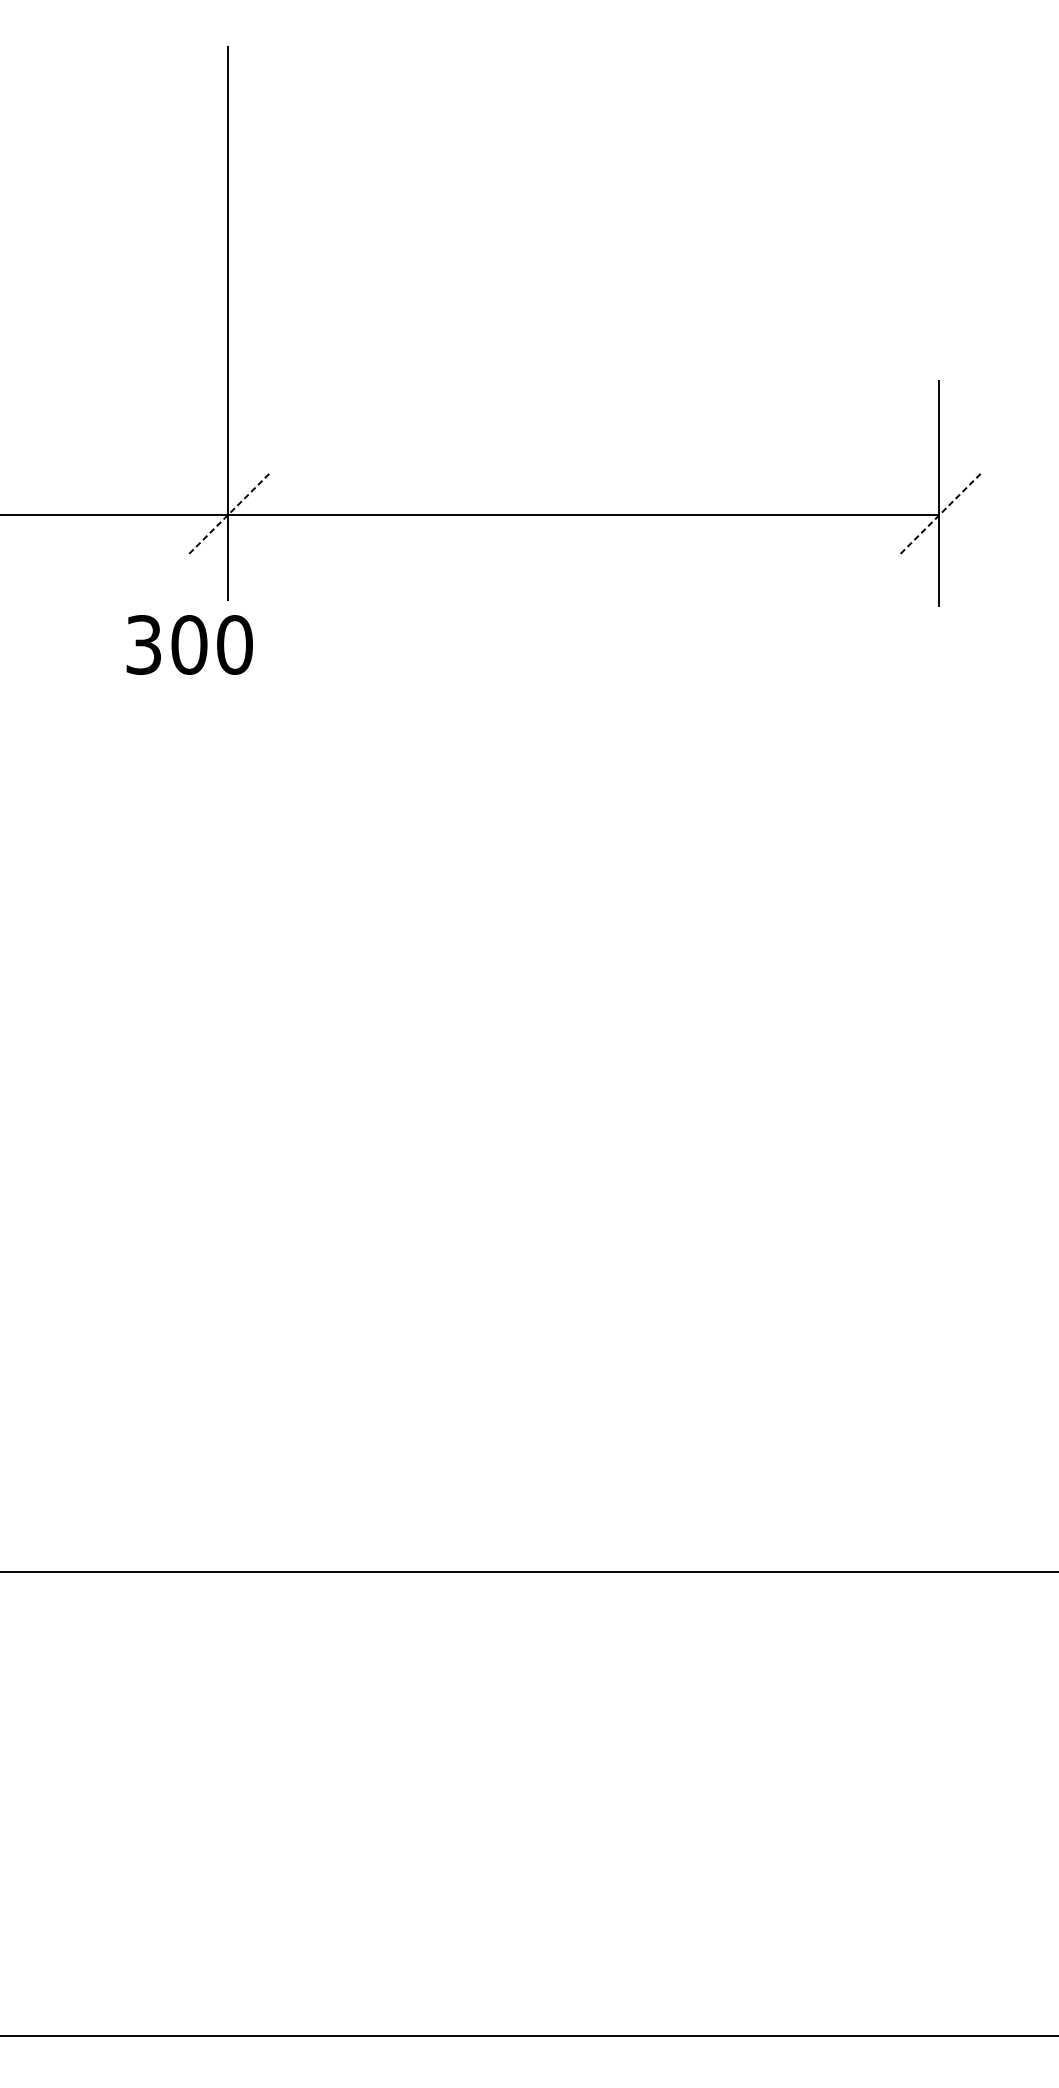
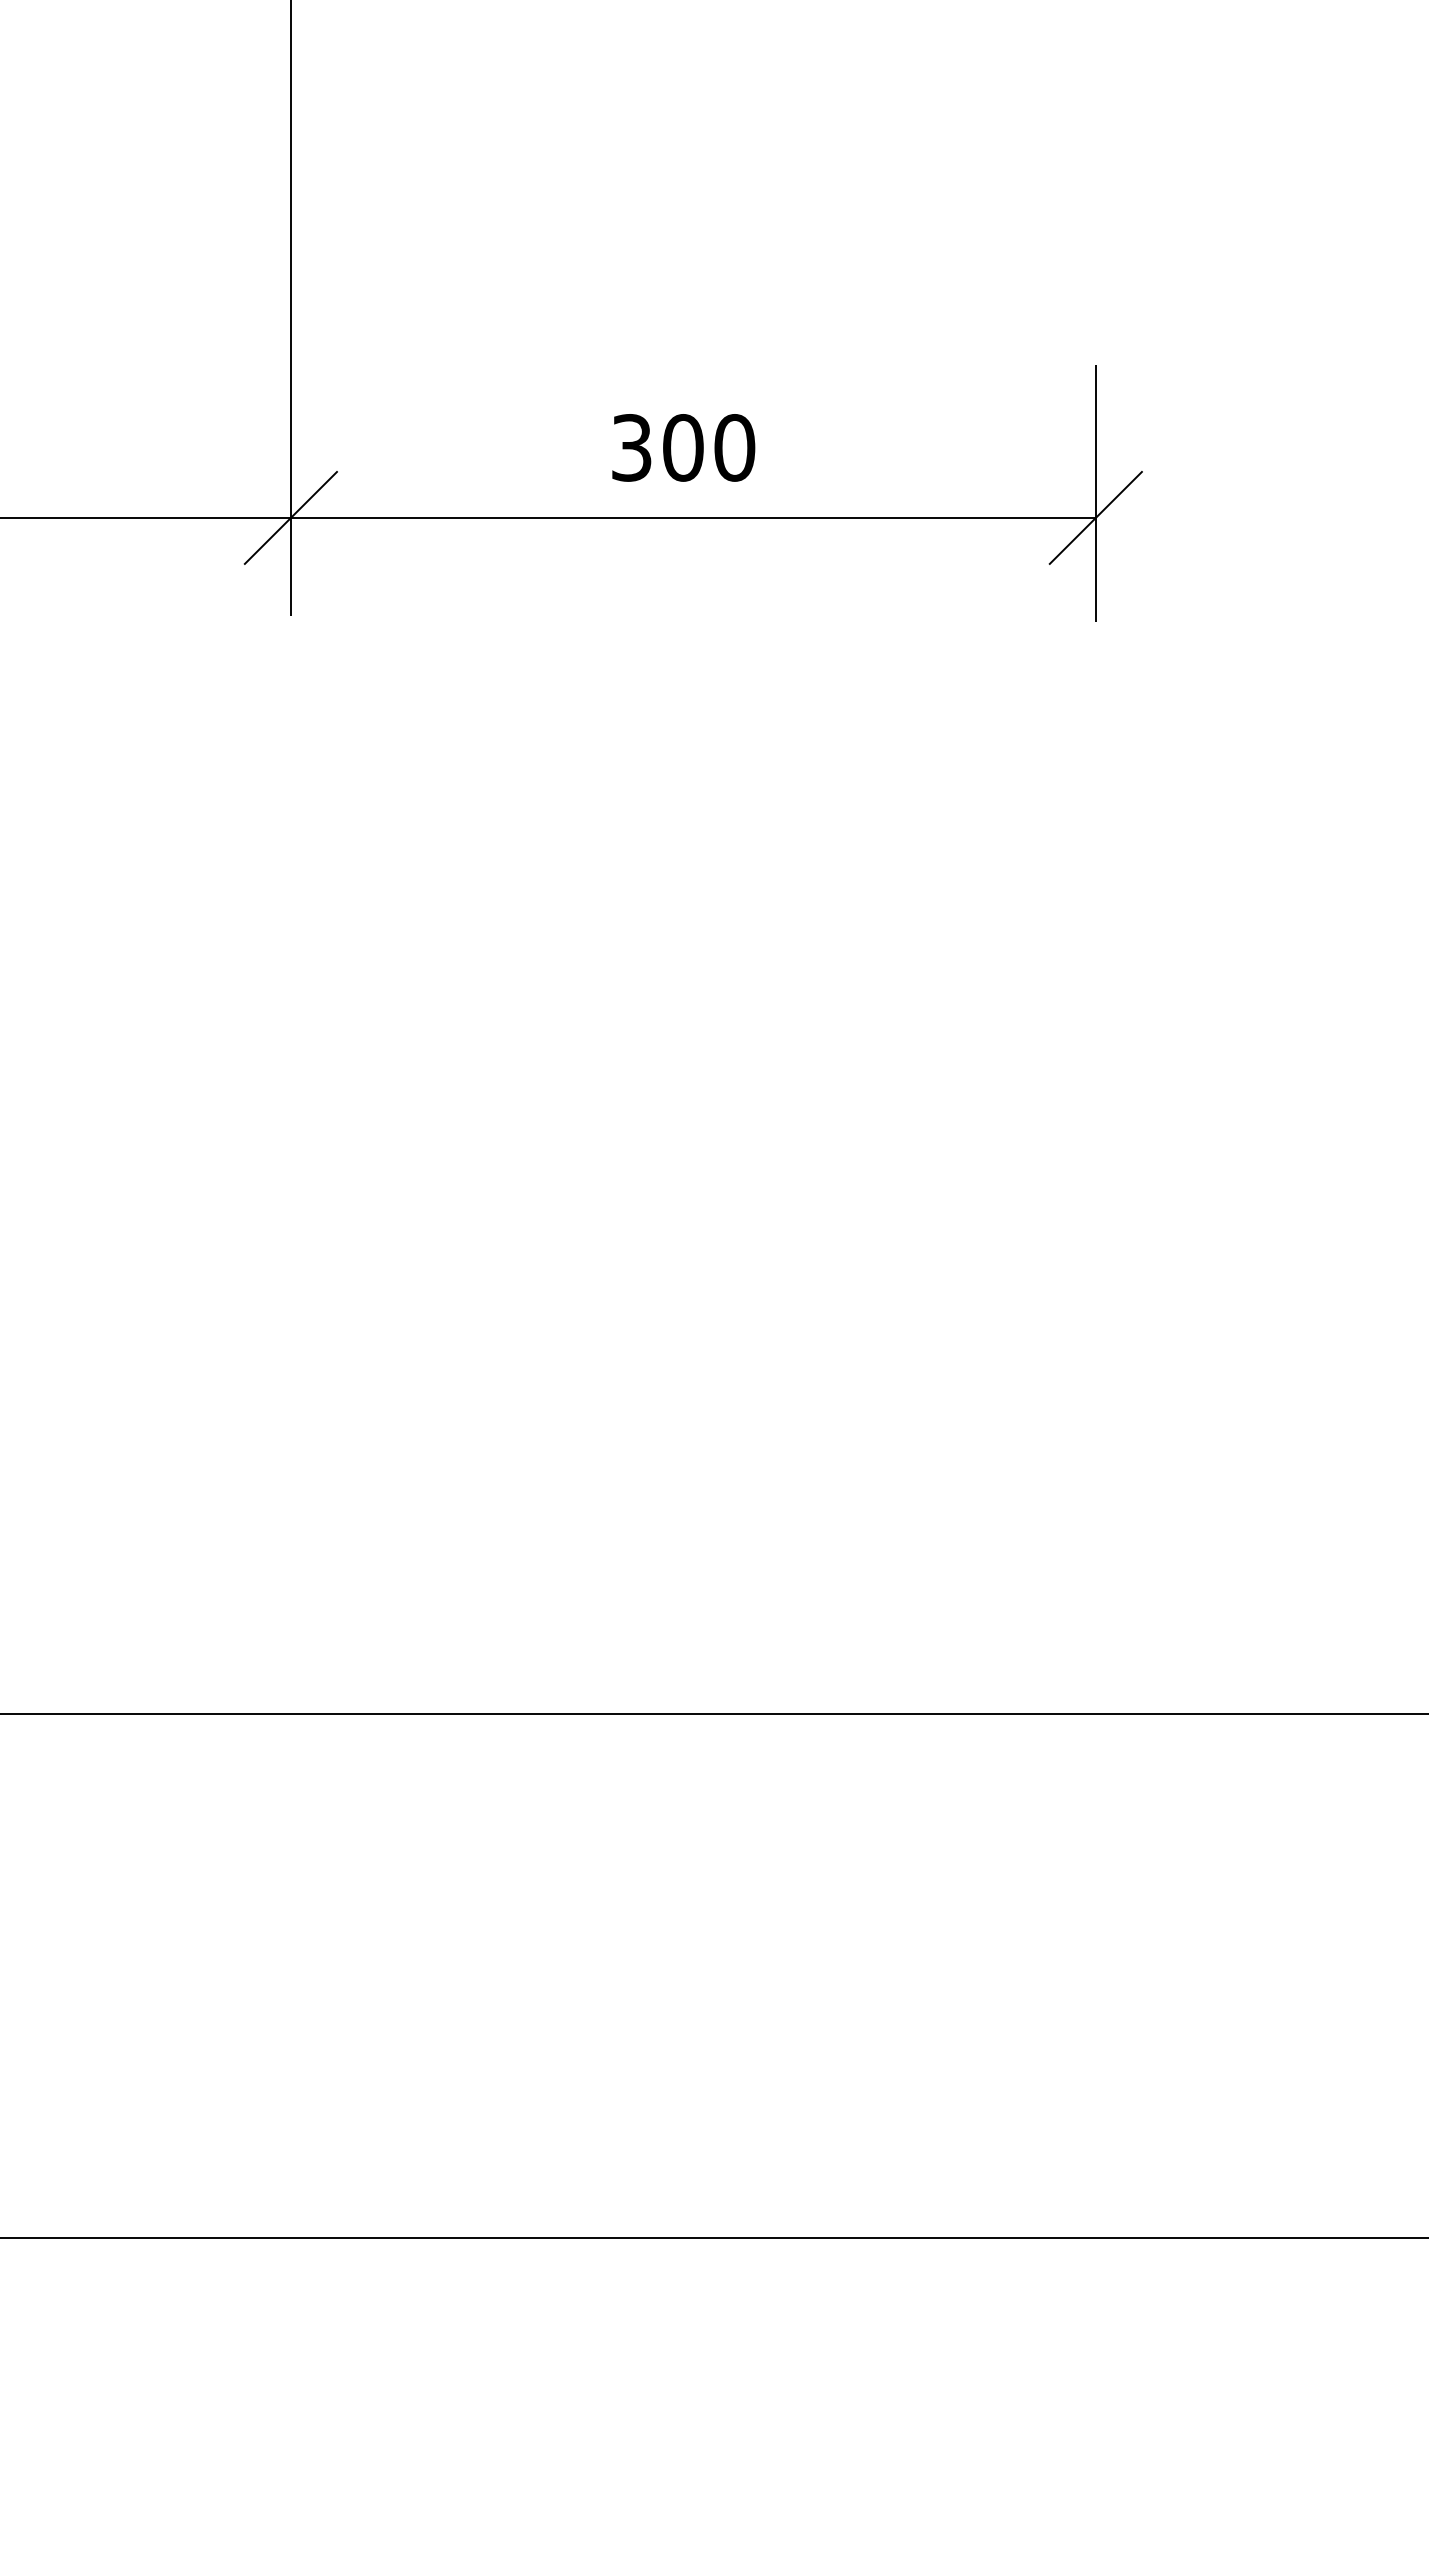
line: (227, 515) -> (290, 518), dashed -> solid
line: (939, 515) -> (1095, 518), dashed -> solid
text: (189, 644) -> (683, 447), moved

